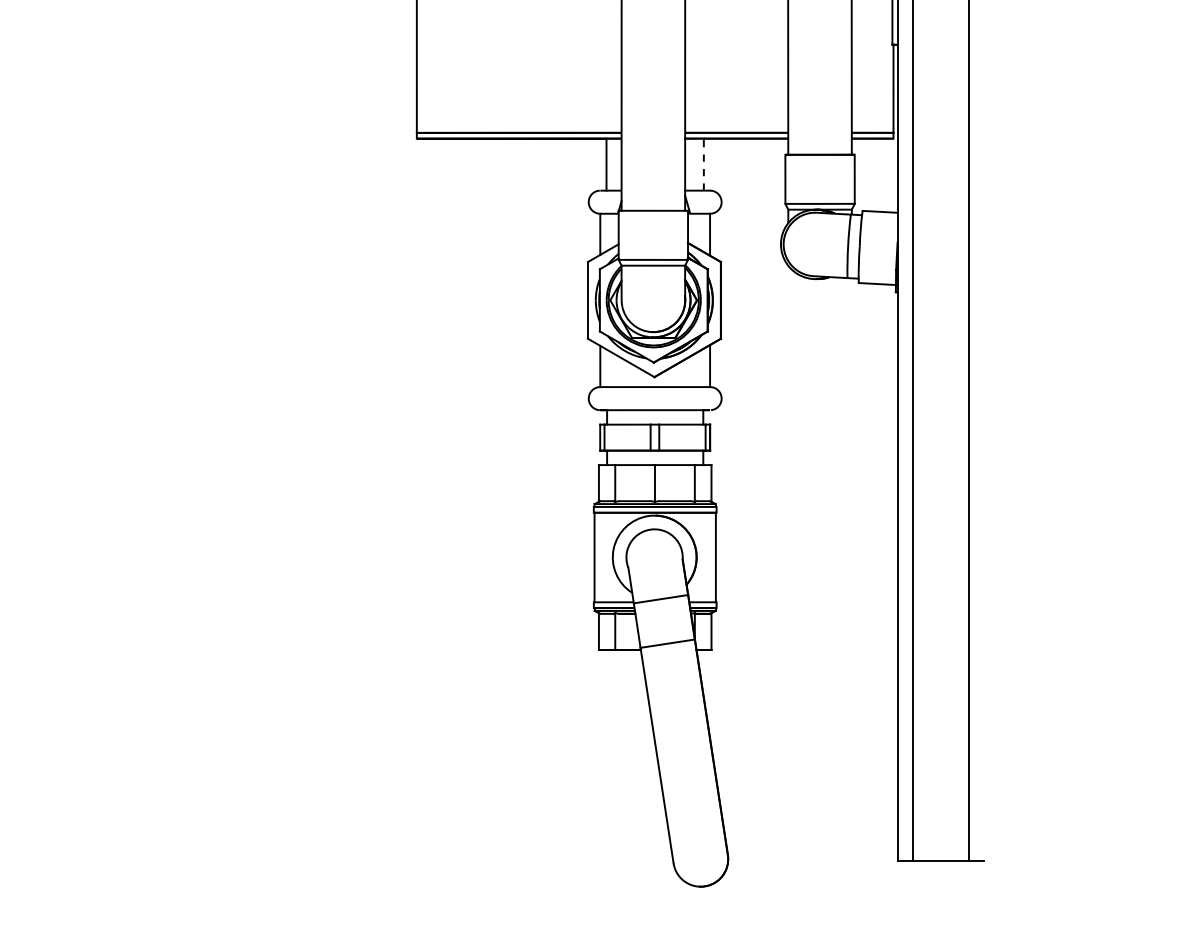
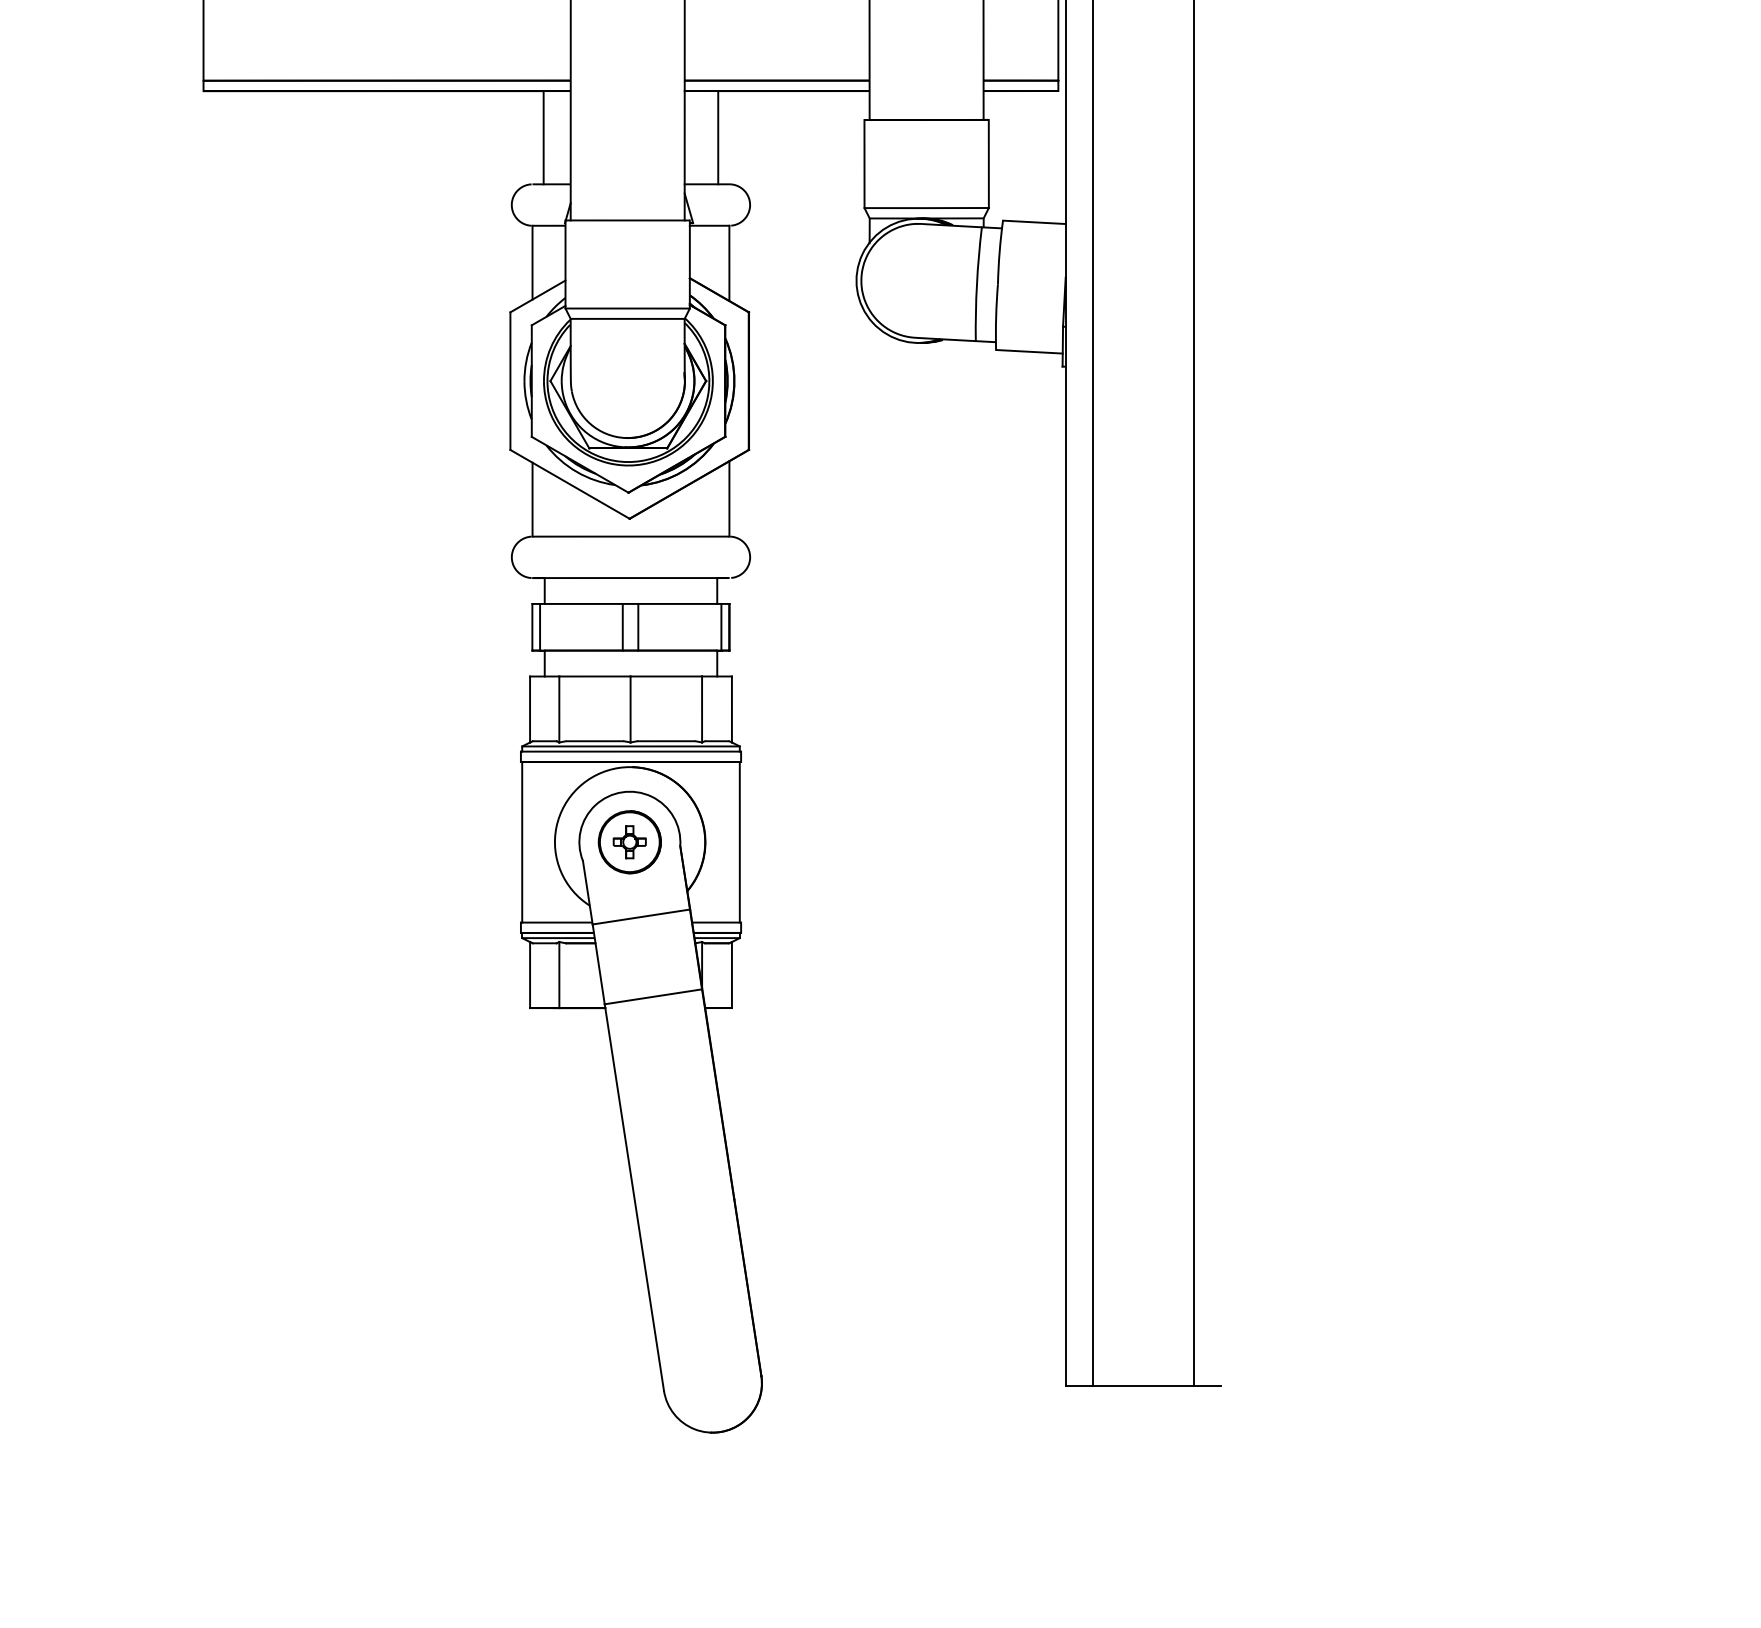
line: (703, 164) -> (717, 137), dashed -> solid
part: (654, 557) -> (629, 842), added

